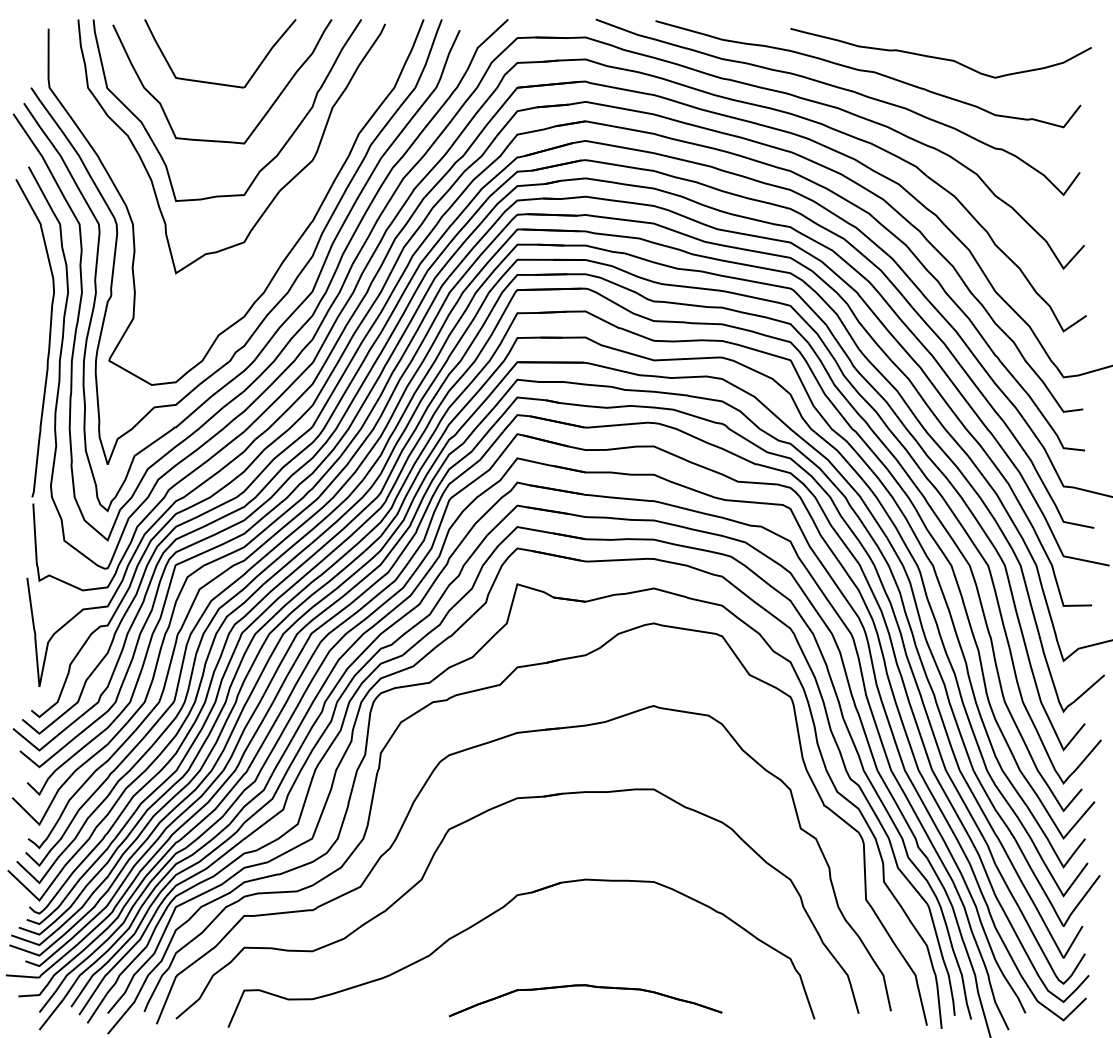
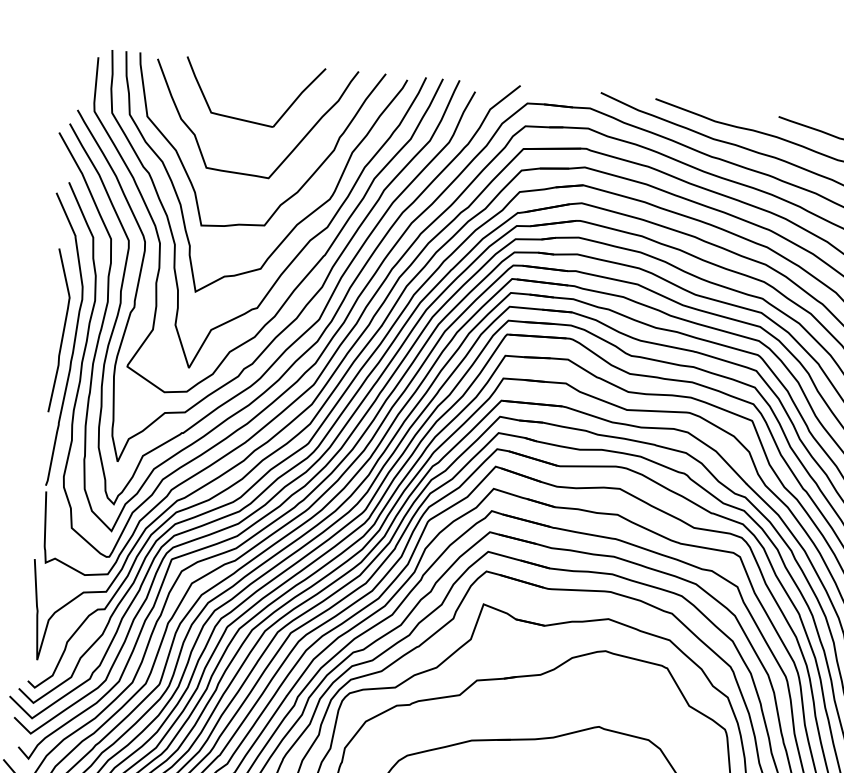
curve: (283, 221) -> (298, 252), added
curve: (36, 328) -> (63, 331), added

